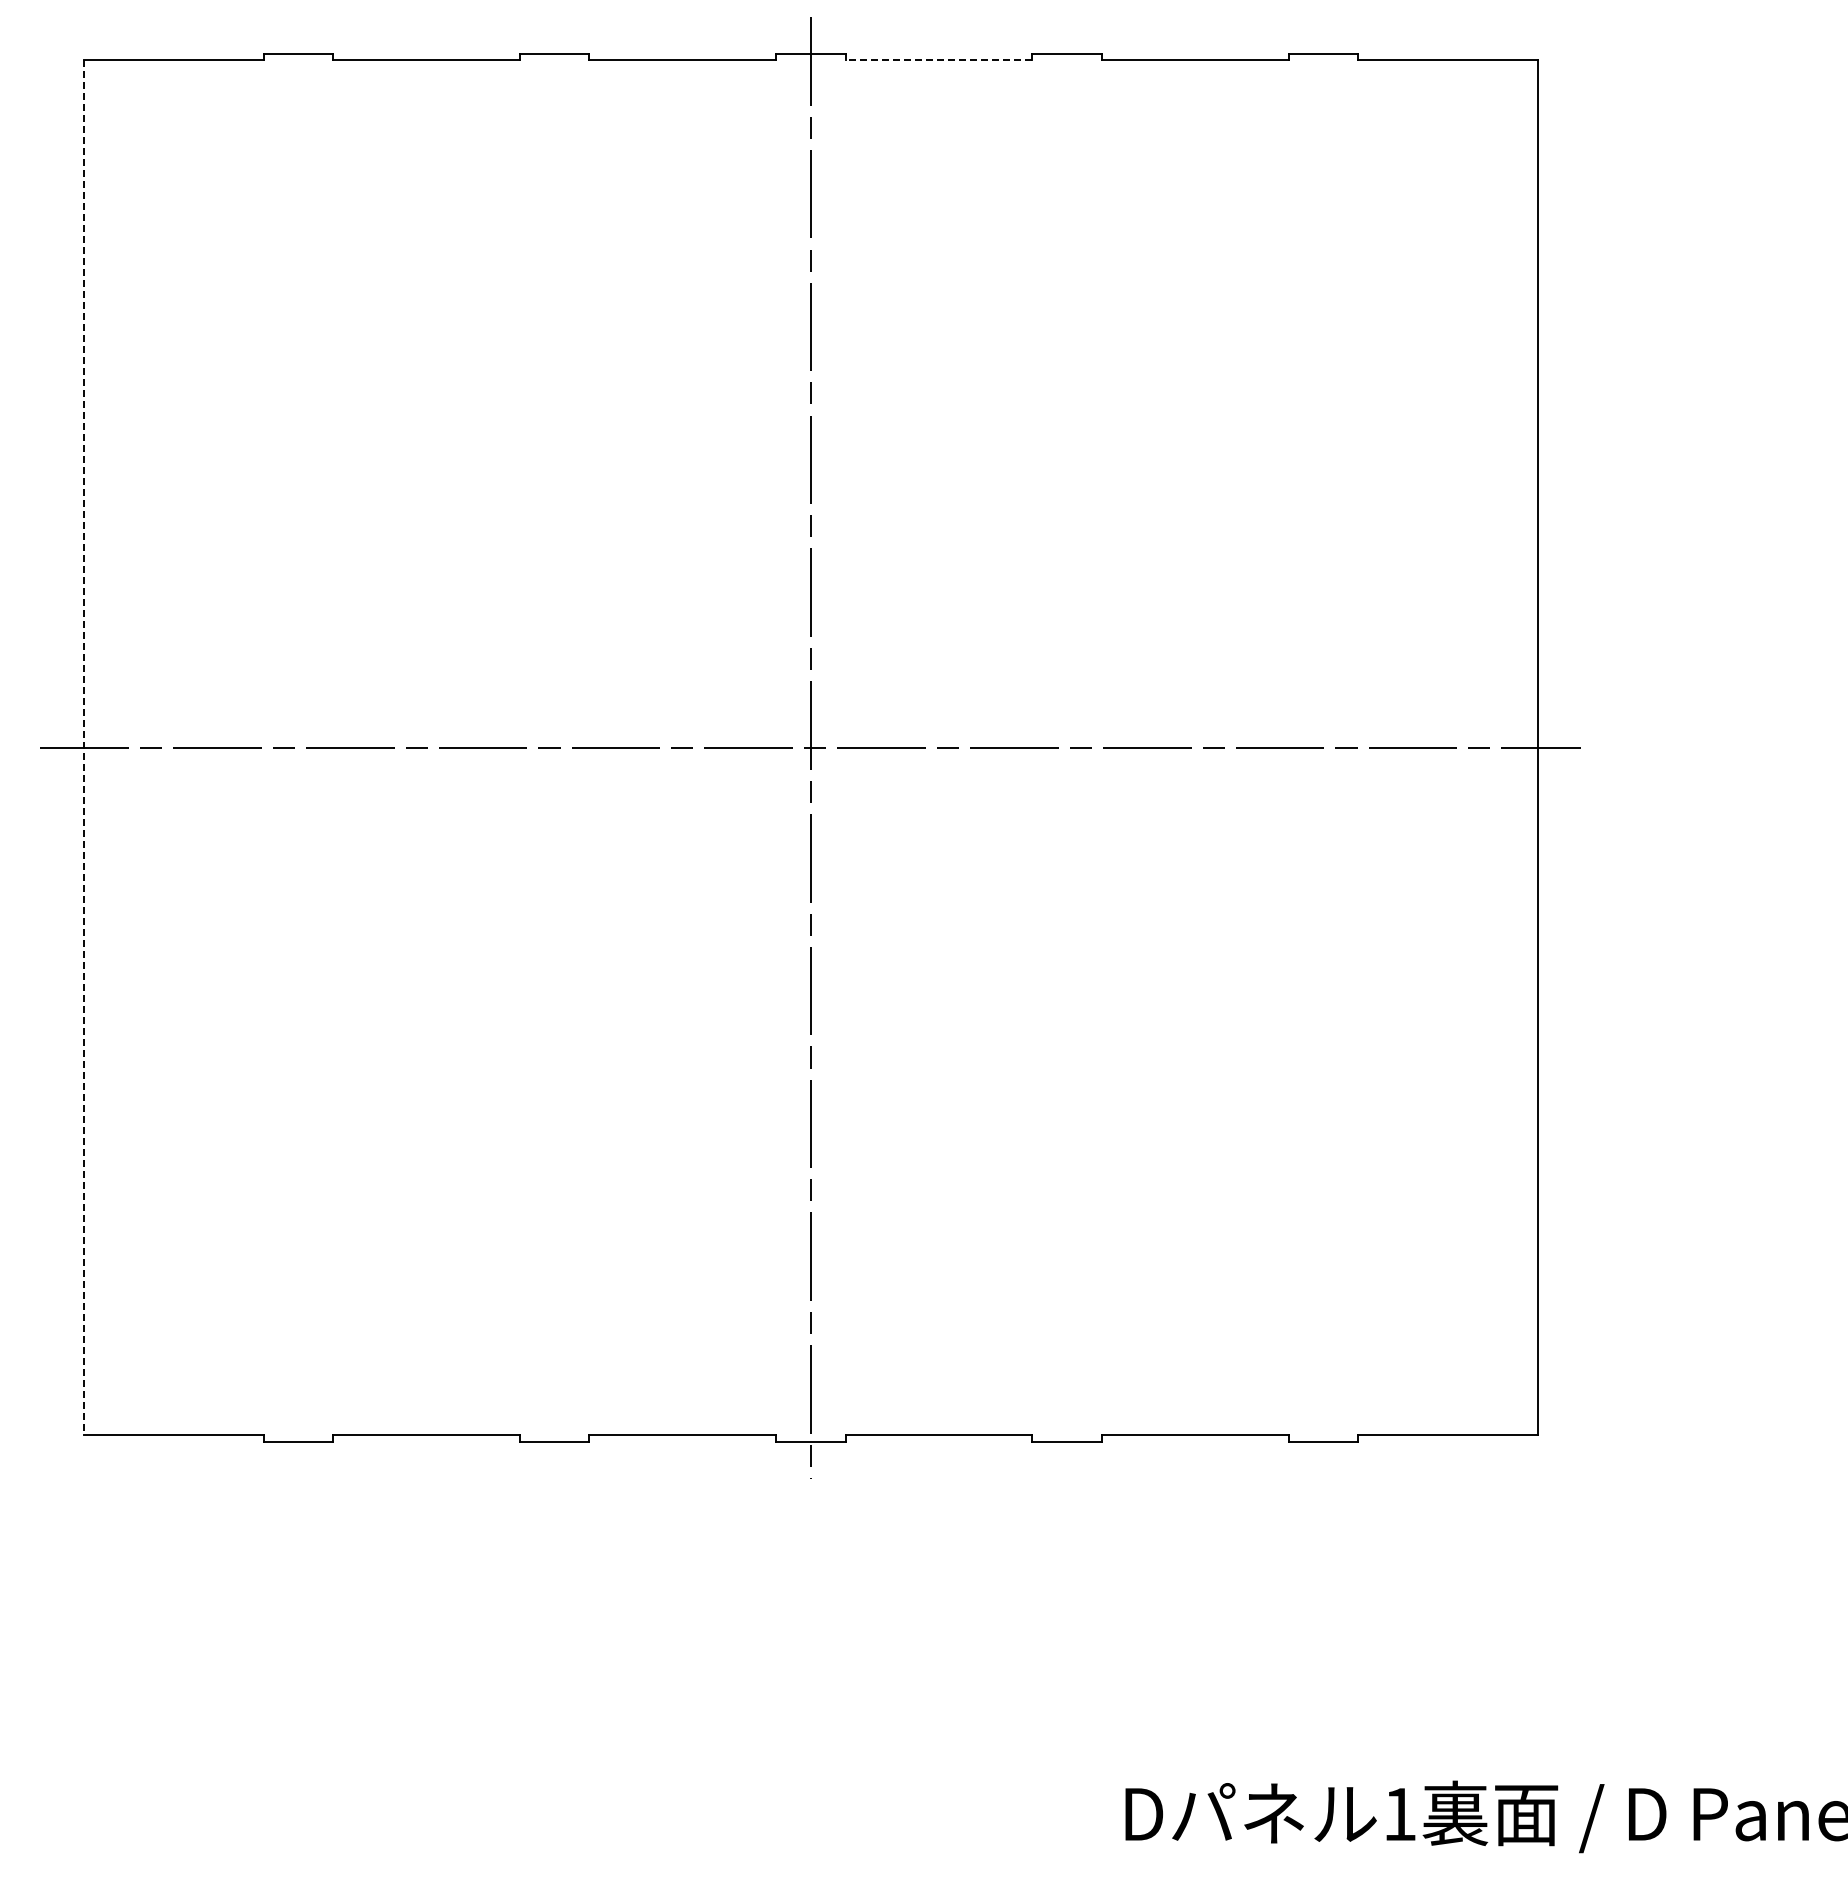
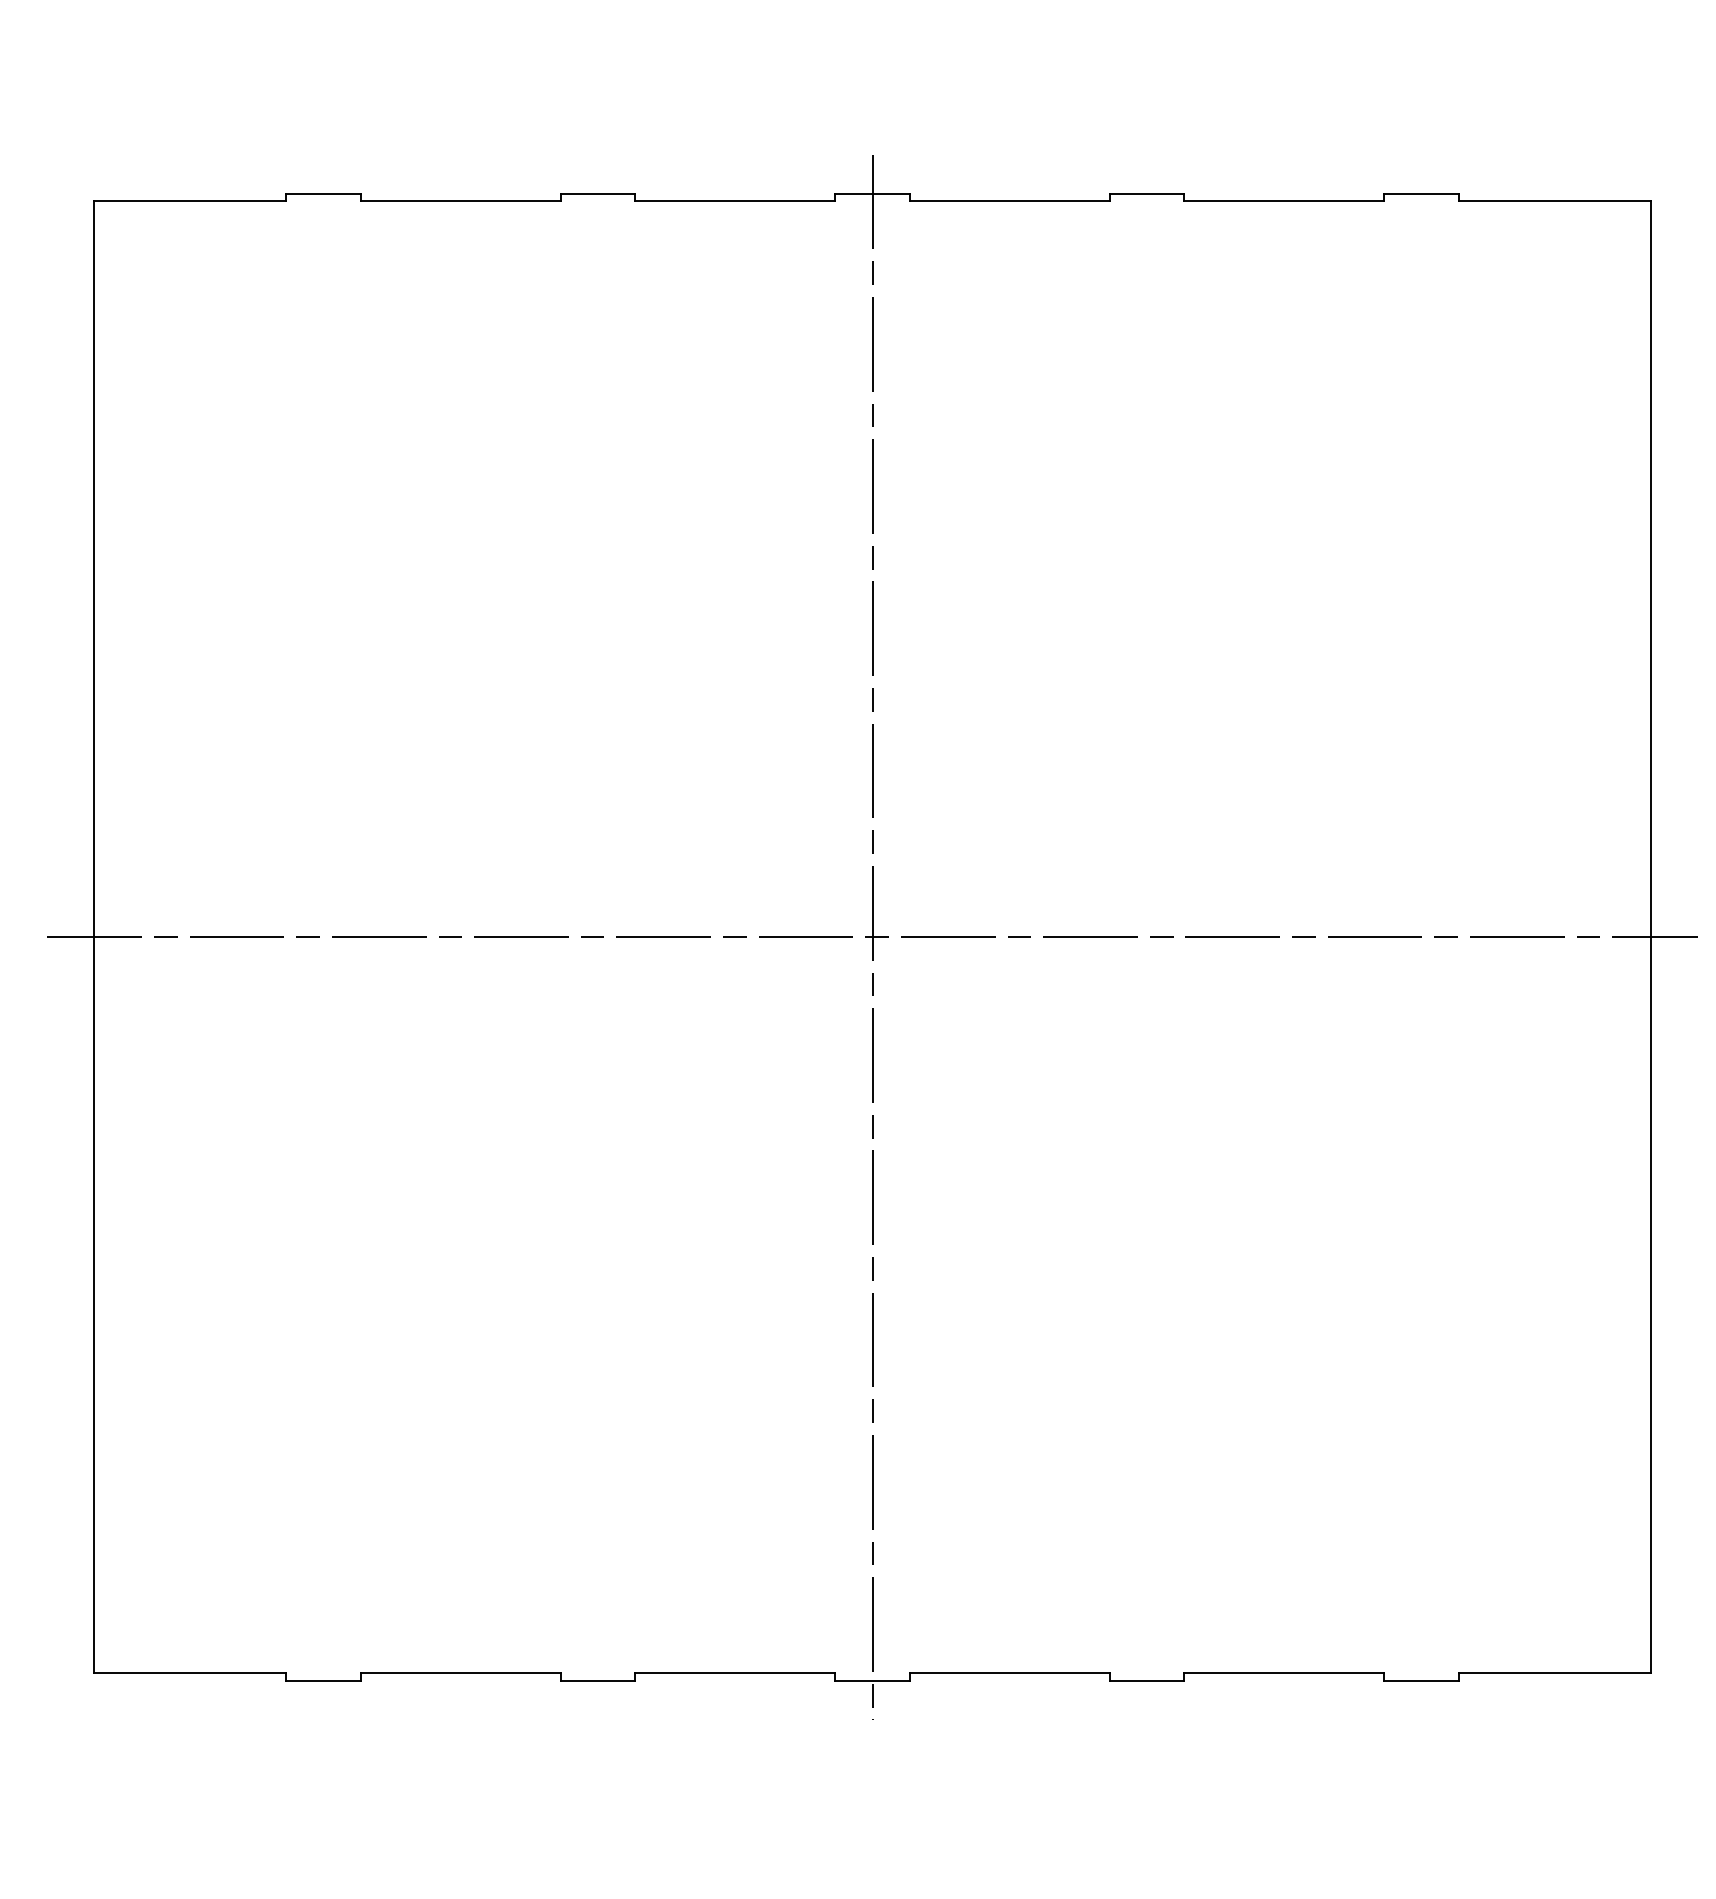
line: (938, 60) -> (1009, 201), dashed -> solid
line: (83, 748) -> (93, 937), dashed -> solid

